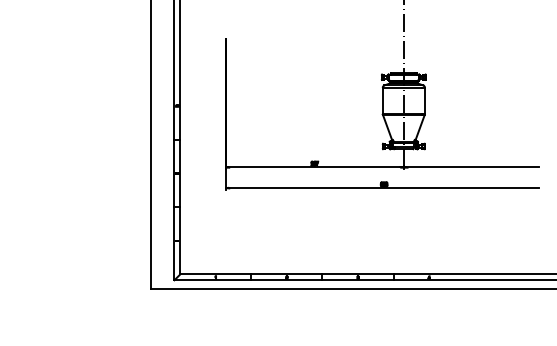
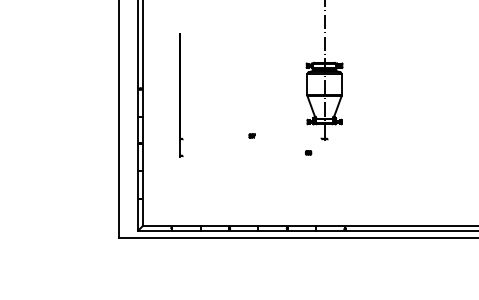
line: (313, 166) -> (251, 138), removed
line: (472, 166) -> (380, 138), removed
line: (384, 187) -> (308, 155), removed

